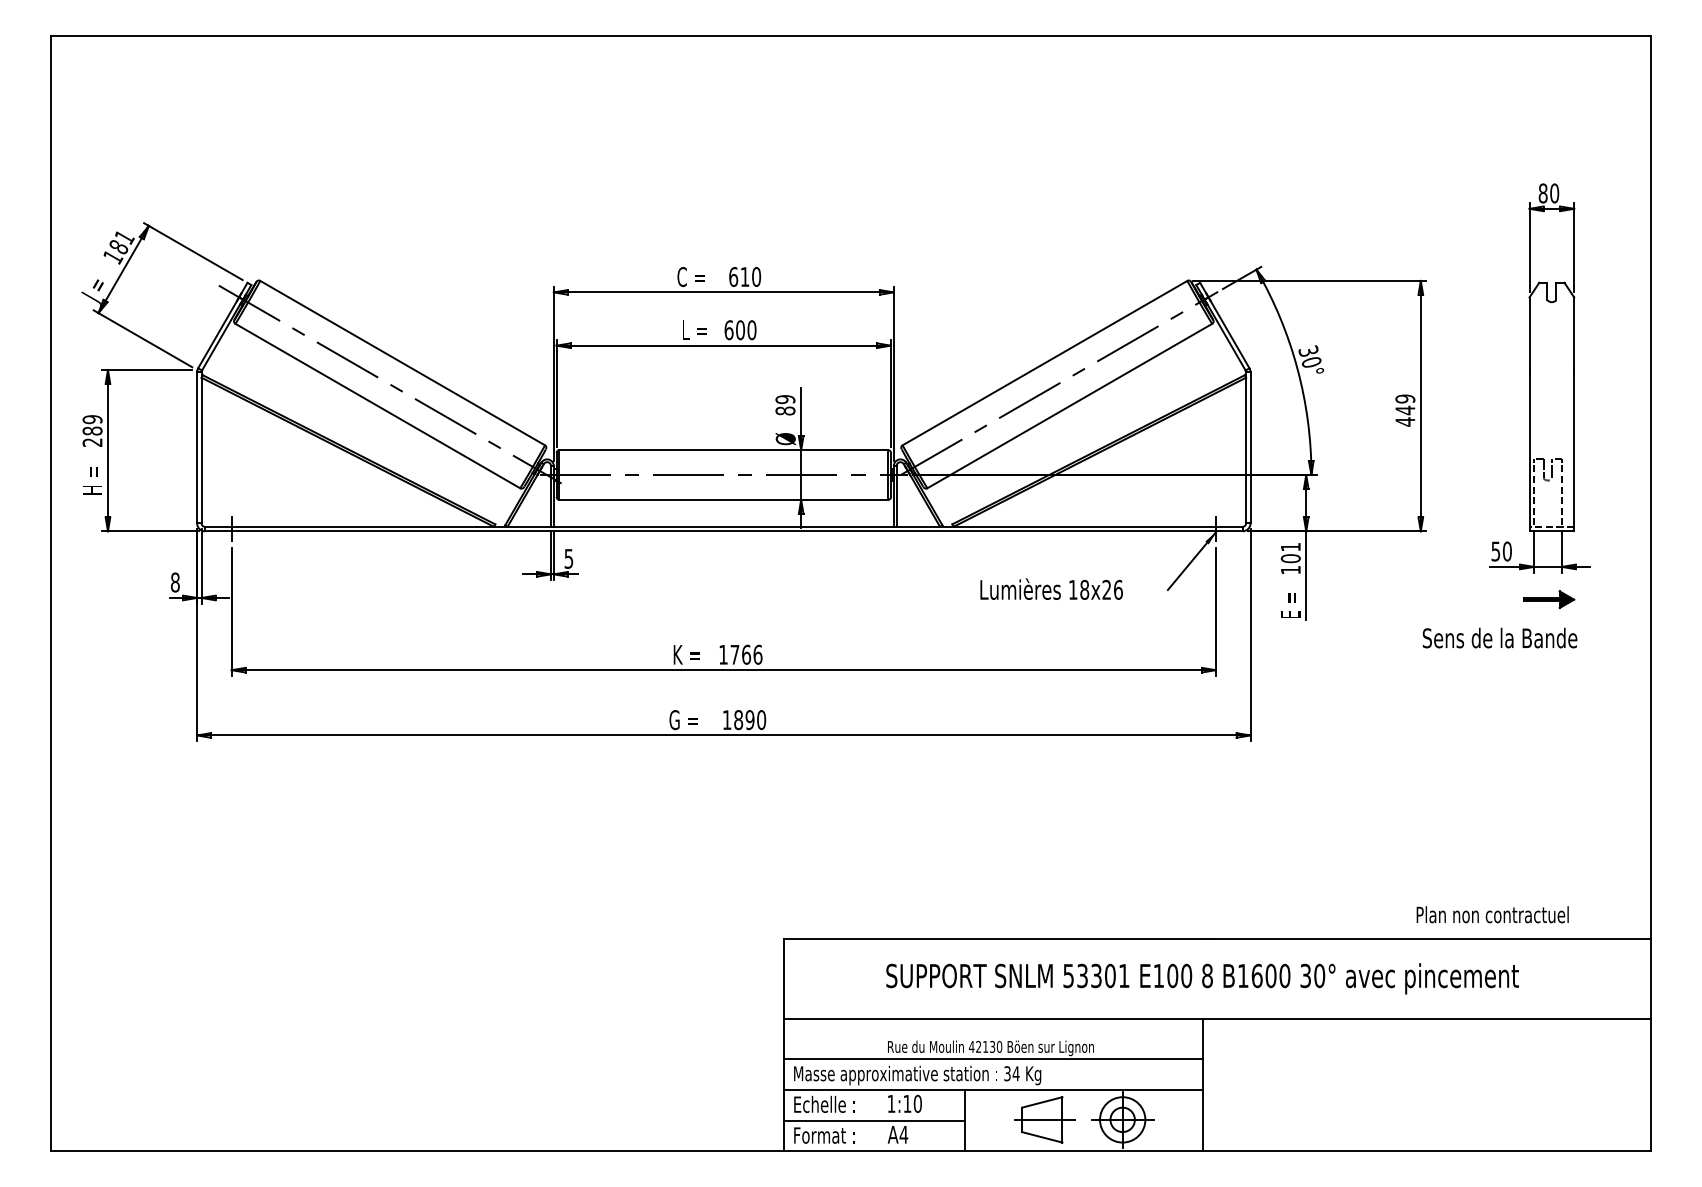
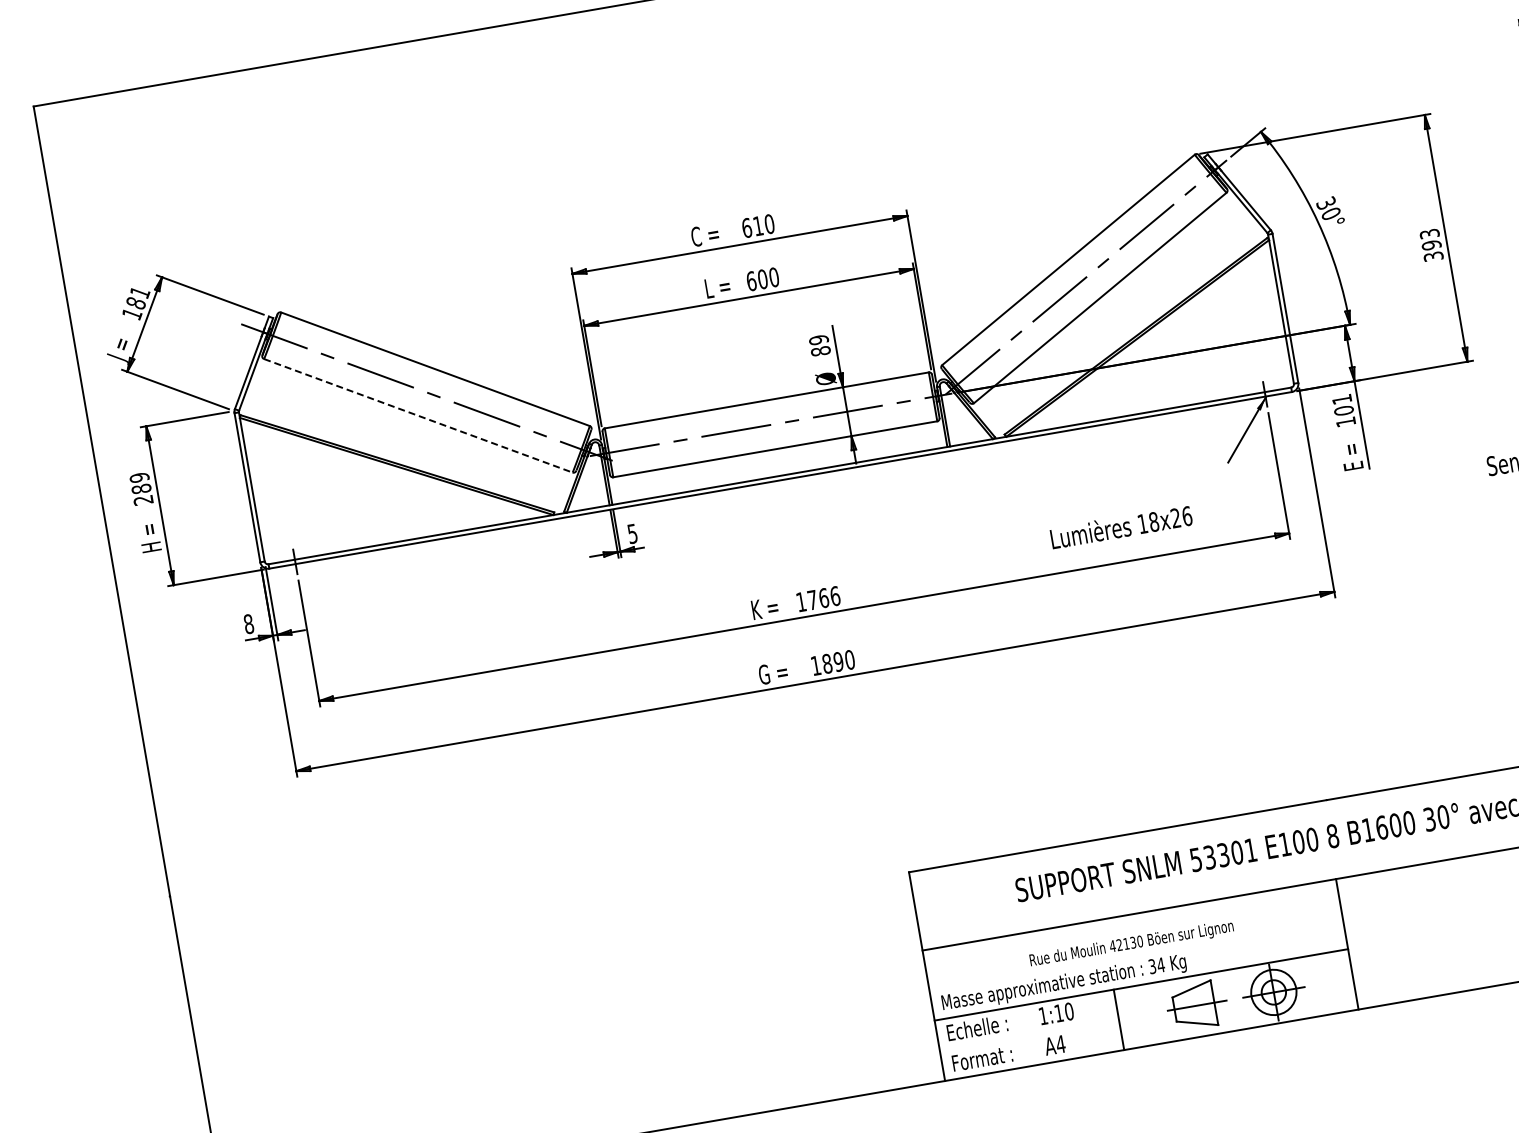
line: (378, 406) -> (419, 416), solid -> dashed
text: (1405, 410) -> (1431, 245), 449 -> 393
text: (1051, 588) -> (1121, 526), moved
line: (993, 1059) -> (1136, 954), removed
line: (874, 1120) -> (1029, 1035), removed

